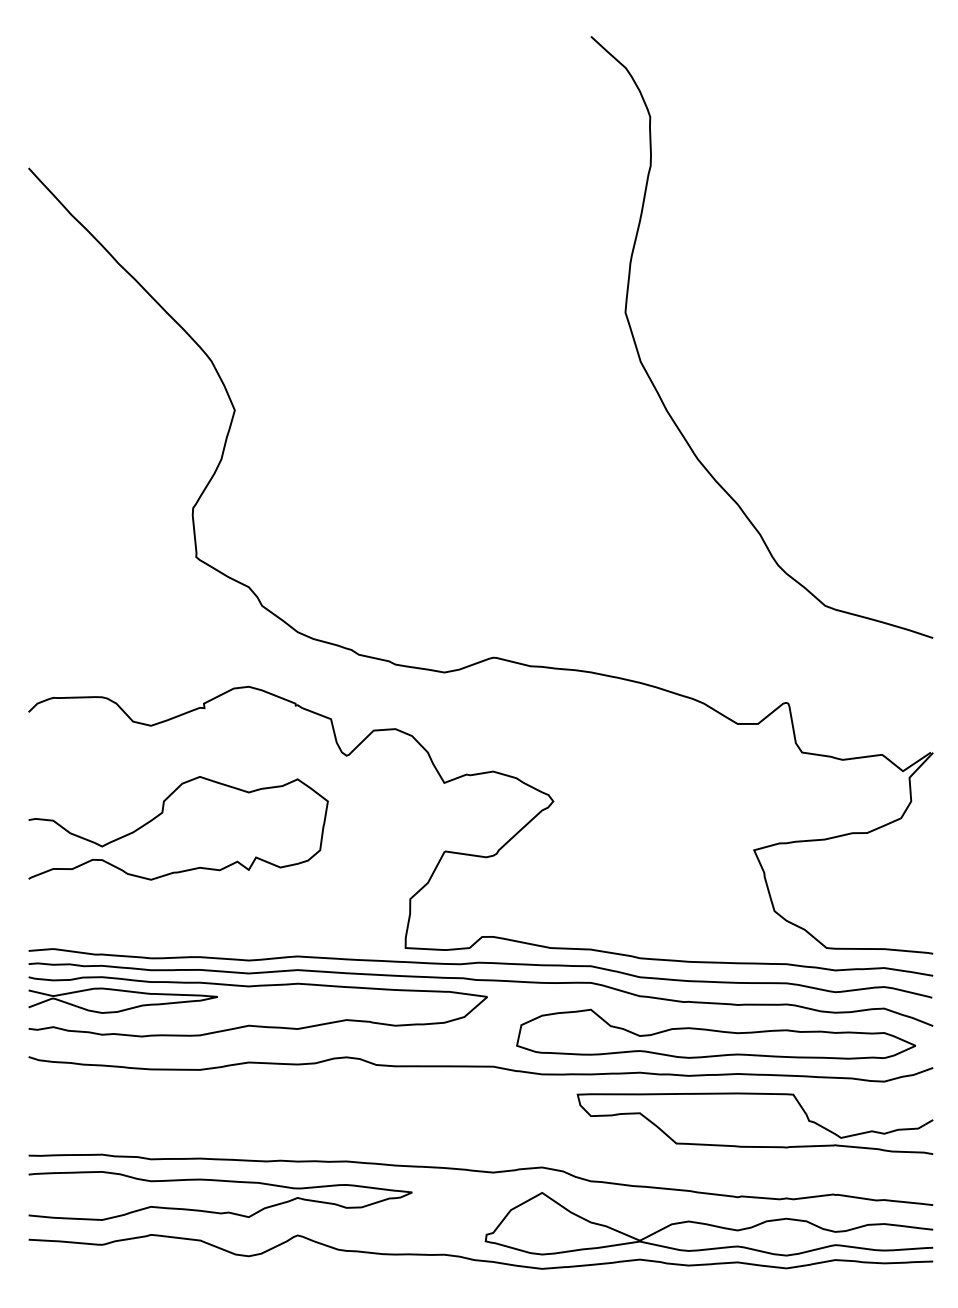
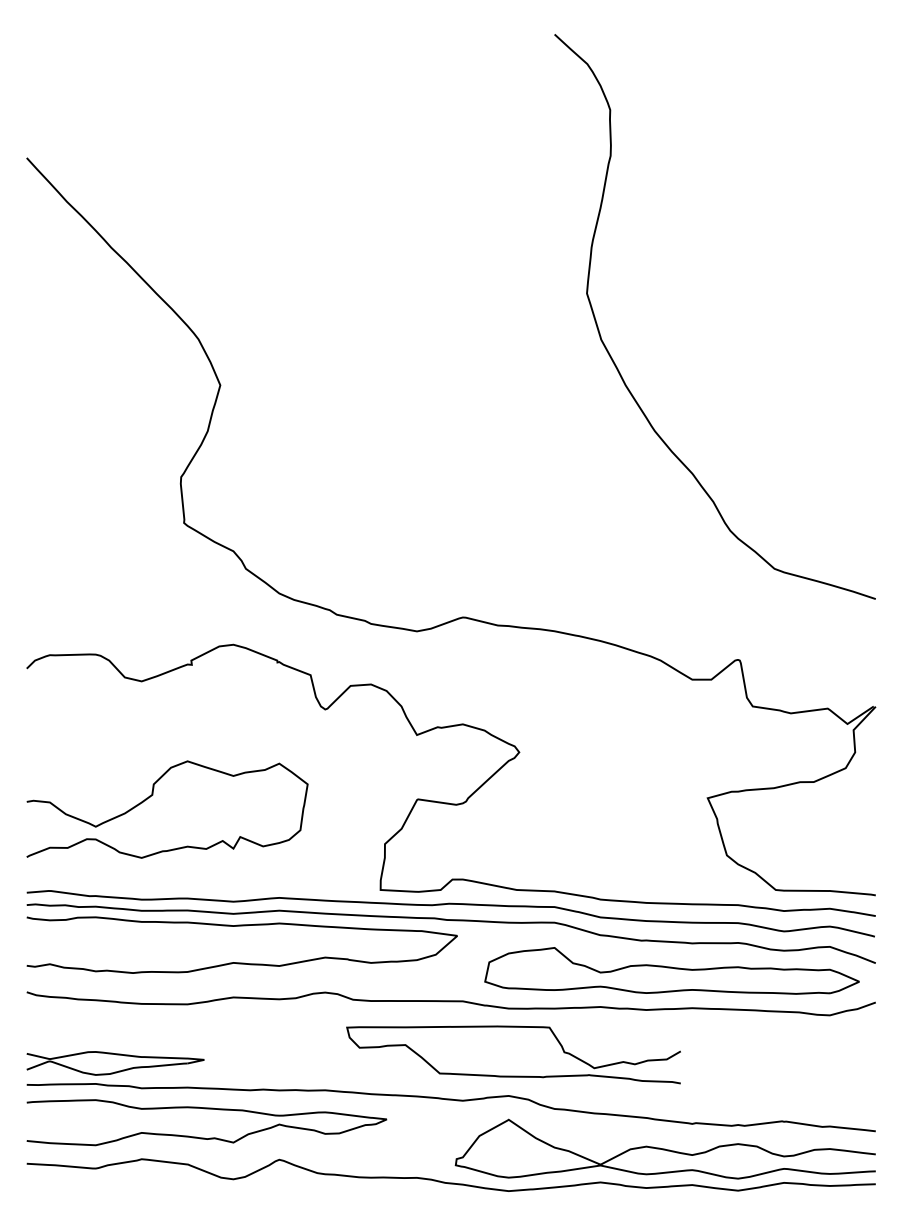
curve: (163, 813) -> (153, 795), moved
part: (123, 1000) -> (115, 1063), moved
curve: (754, 1145) -> (513, 1075), moved

